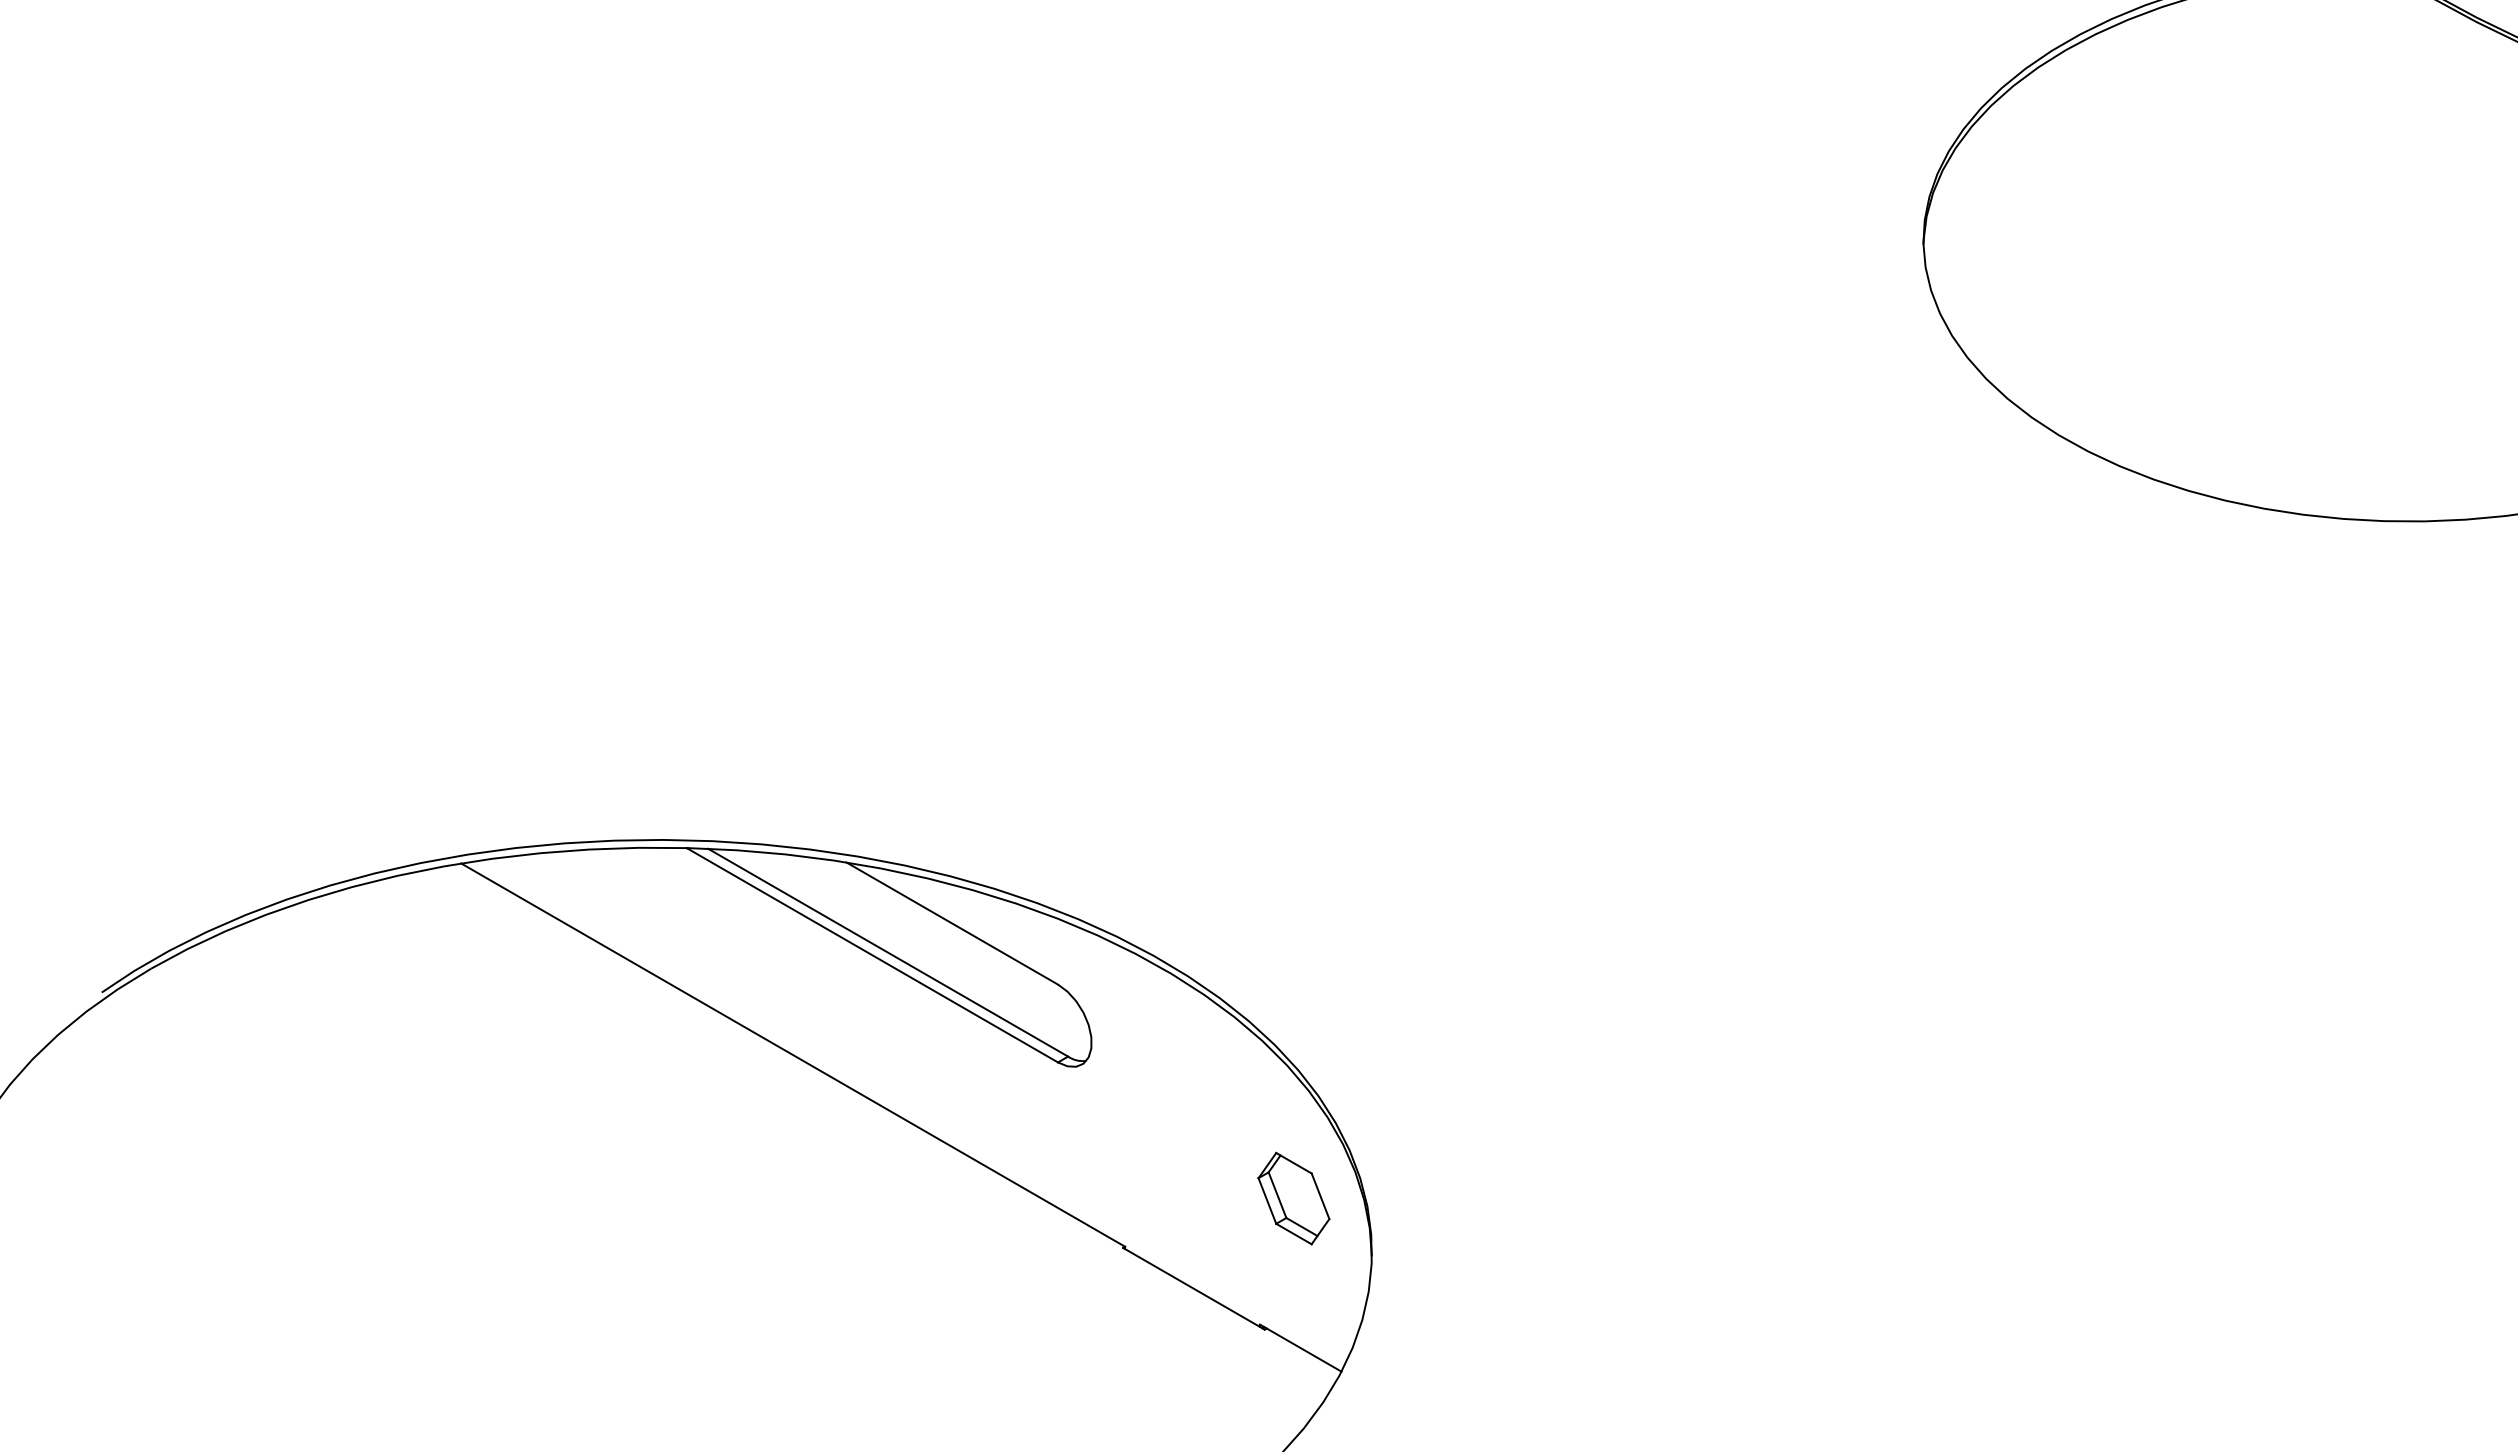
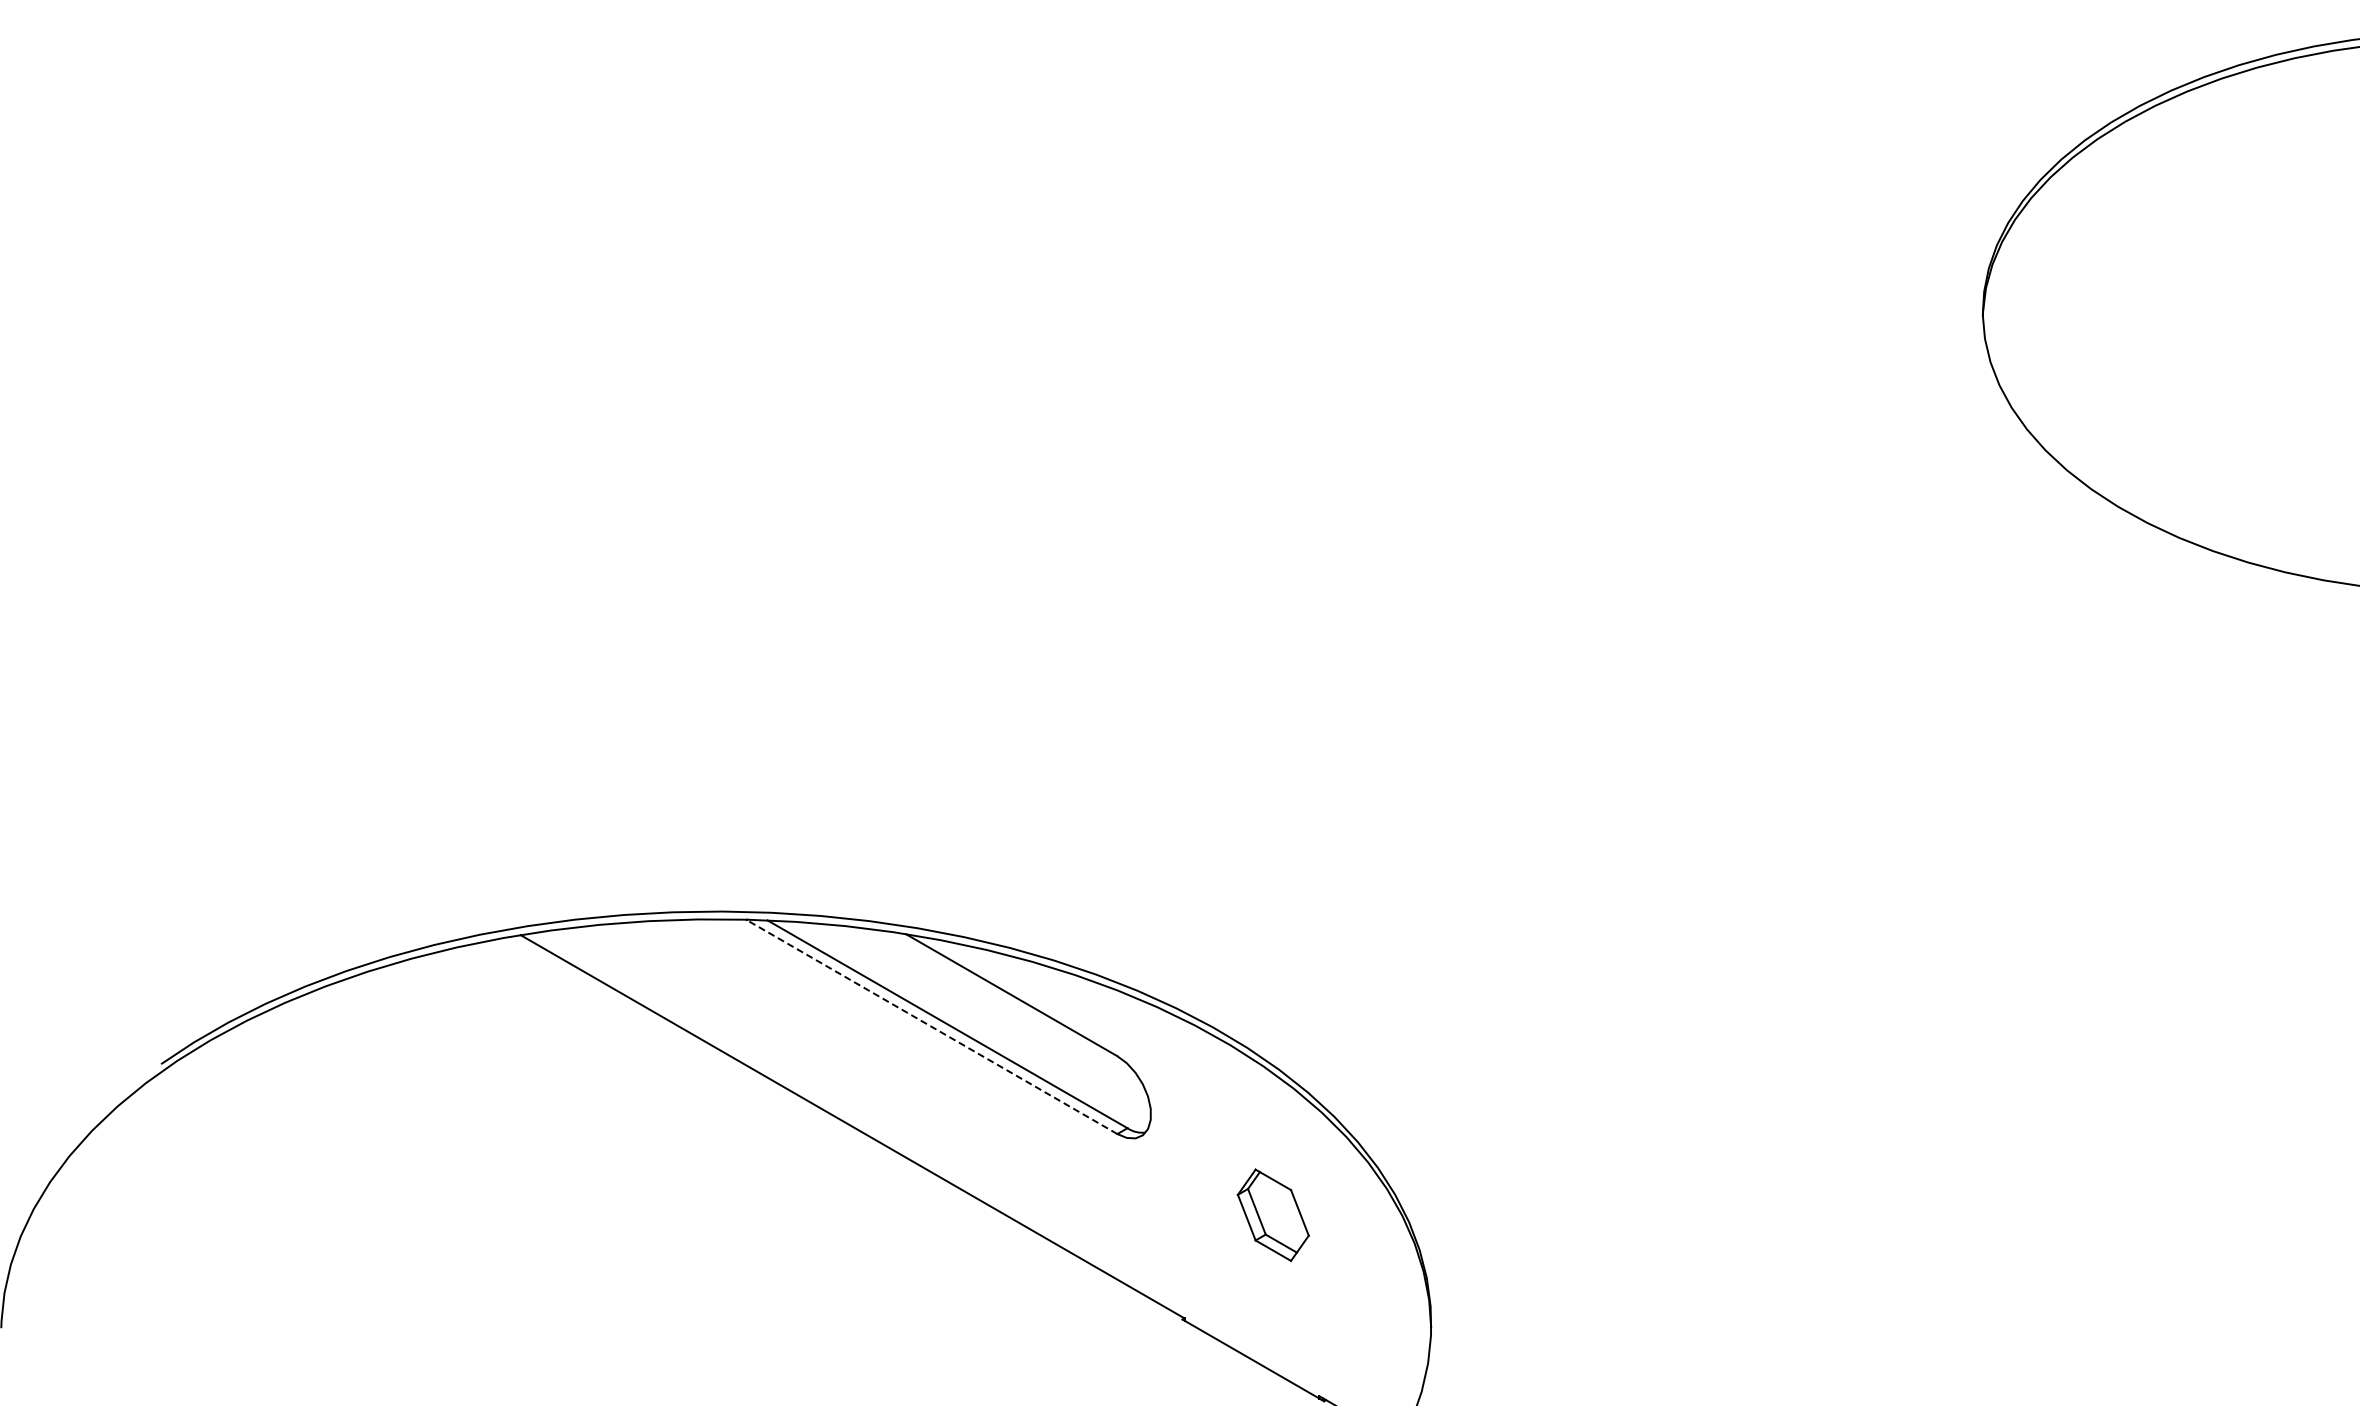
line: (872, 955) -> (931, 1027), solid -> dashed
part: (1293, 1198) -> (1272, 1215), moved

